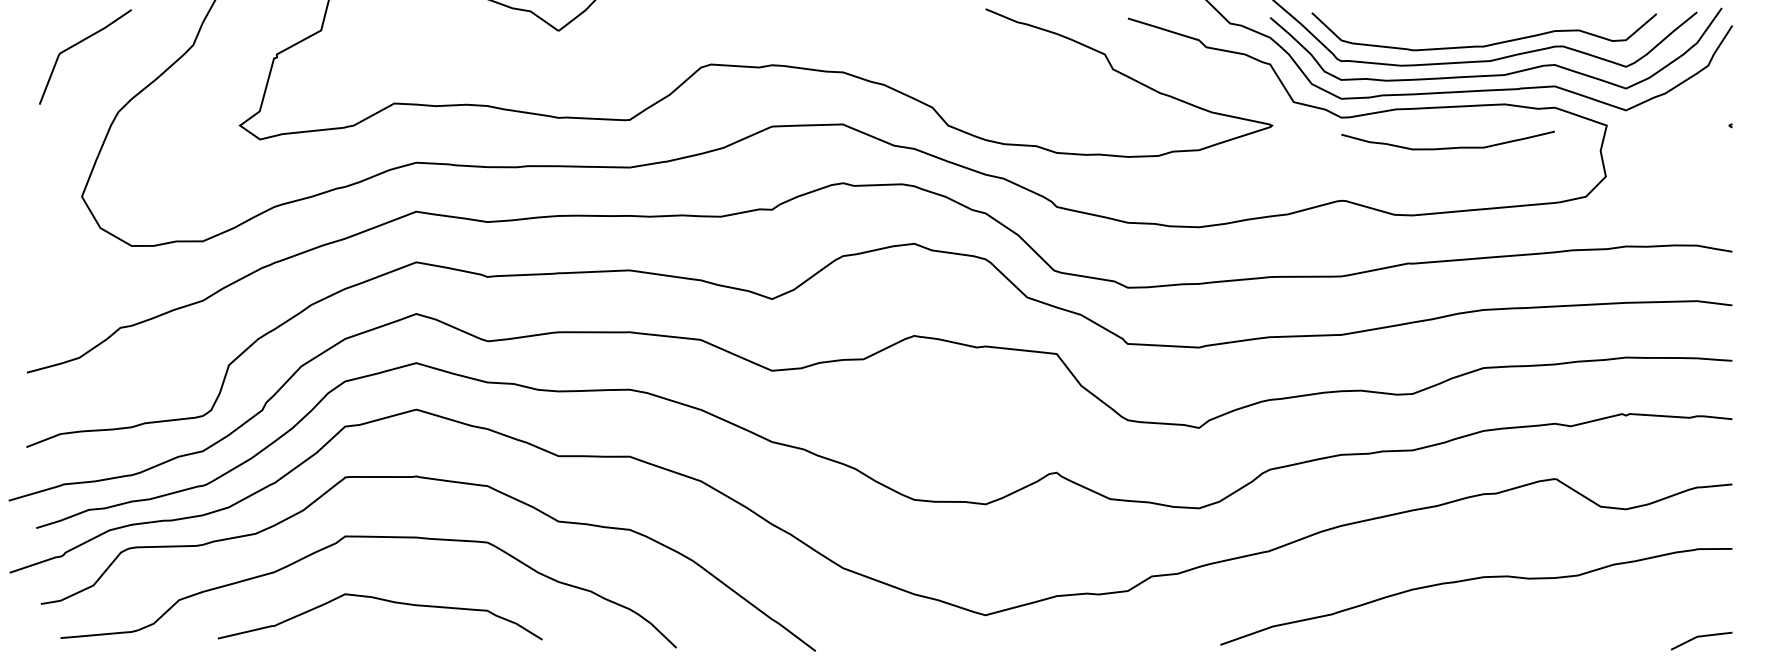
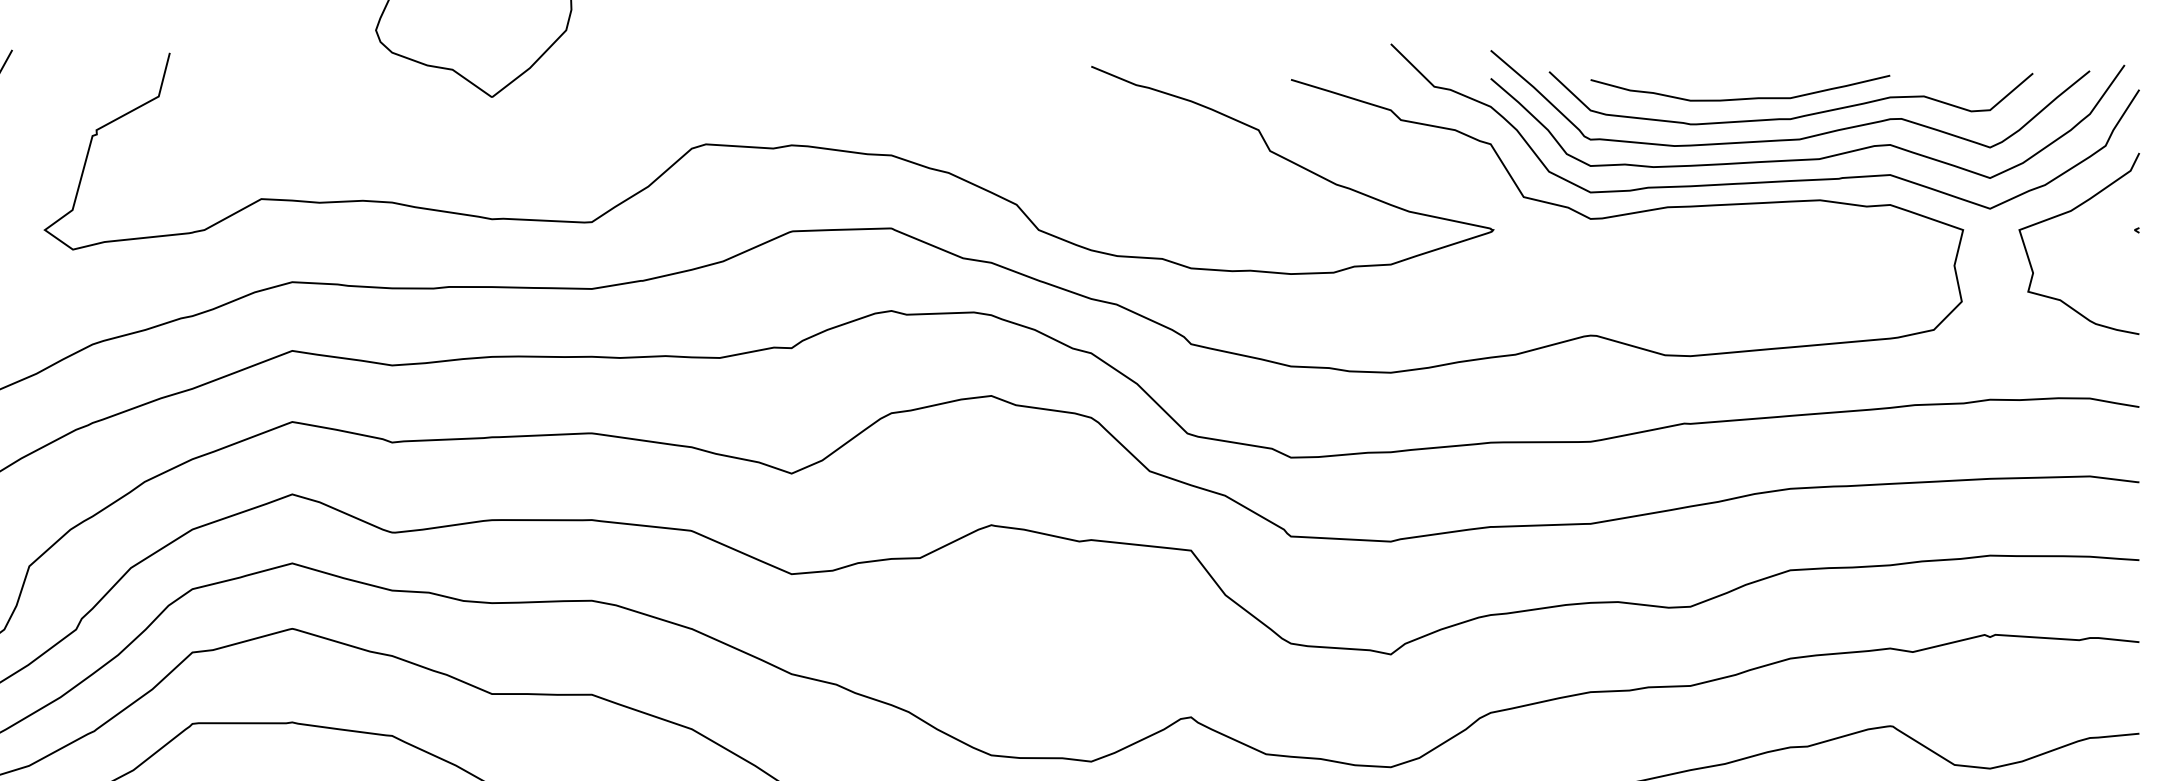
curve: (1680, 114) -> (2066, 214), added
curve: (1447, 147) -> (1739, 97), moved

